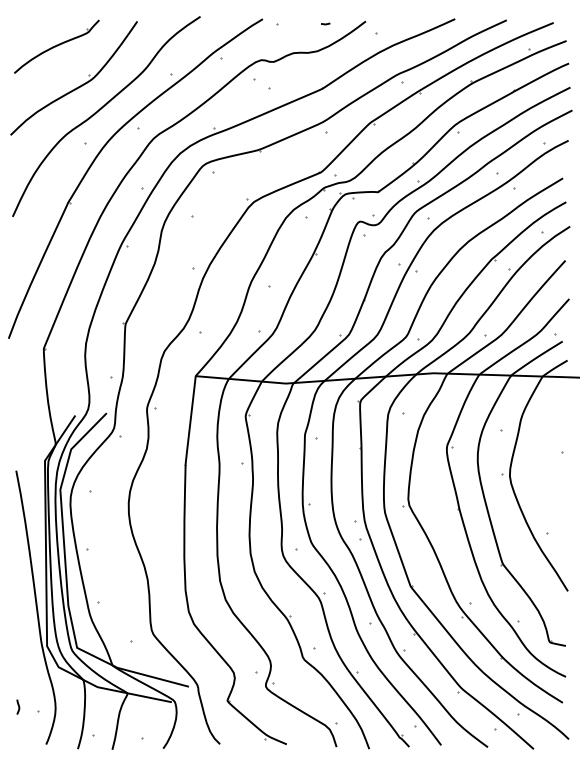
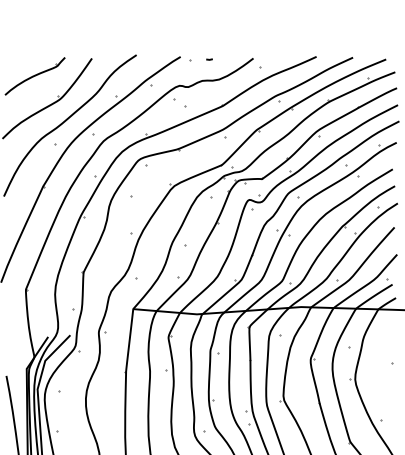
line: (325, 23) -> (209, 59), moved

